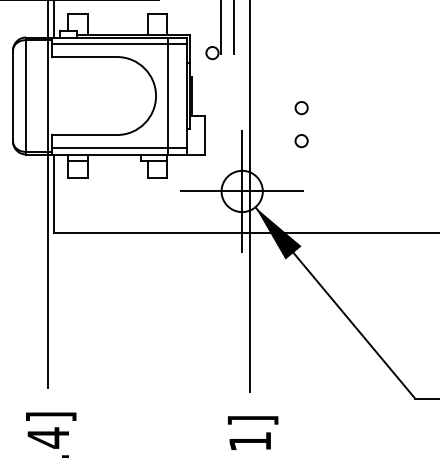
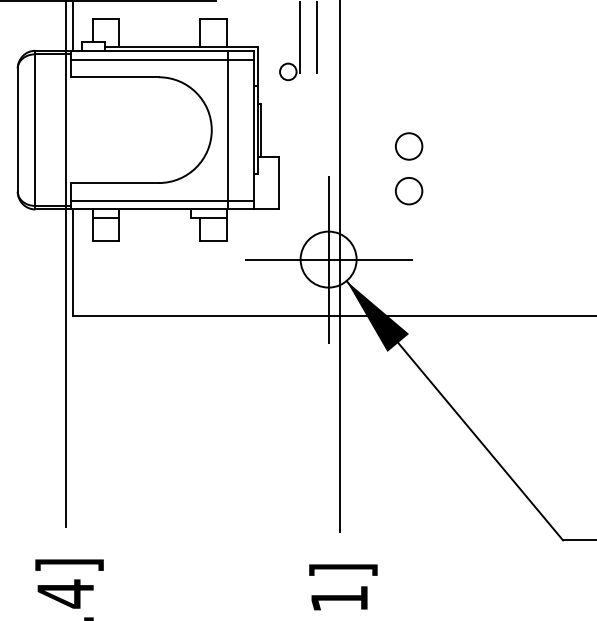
circle: (301, 108) -> (409, 146), size x1.6
circle: (301, 141) -> (409, 191), size x1.6

